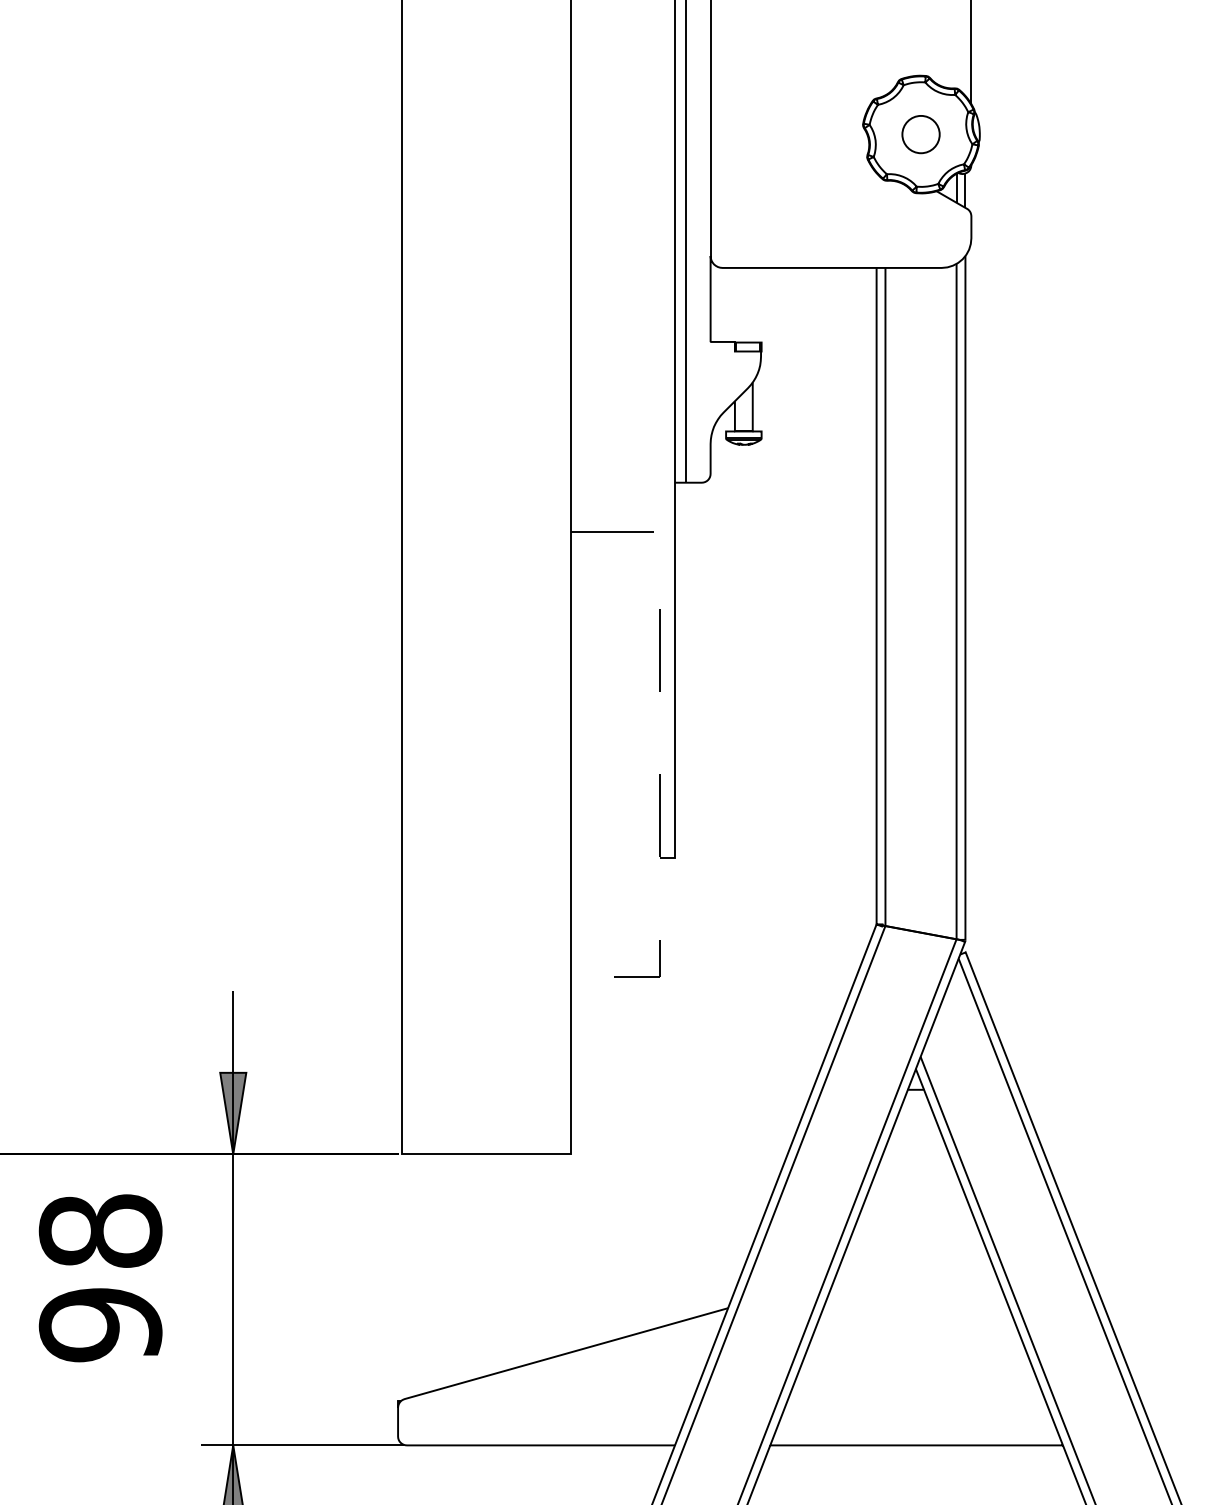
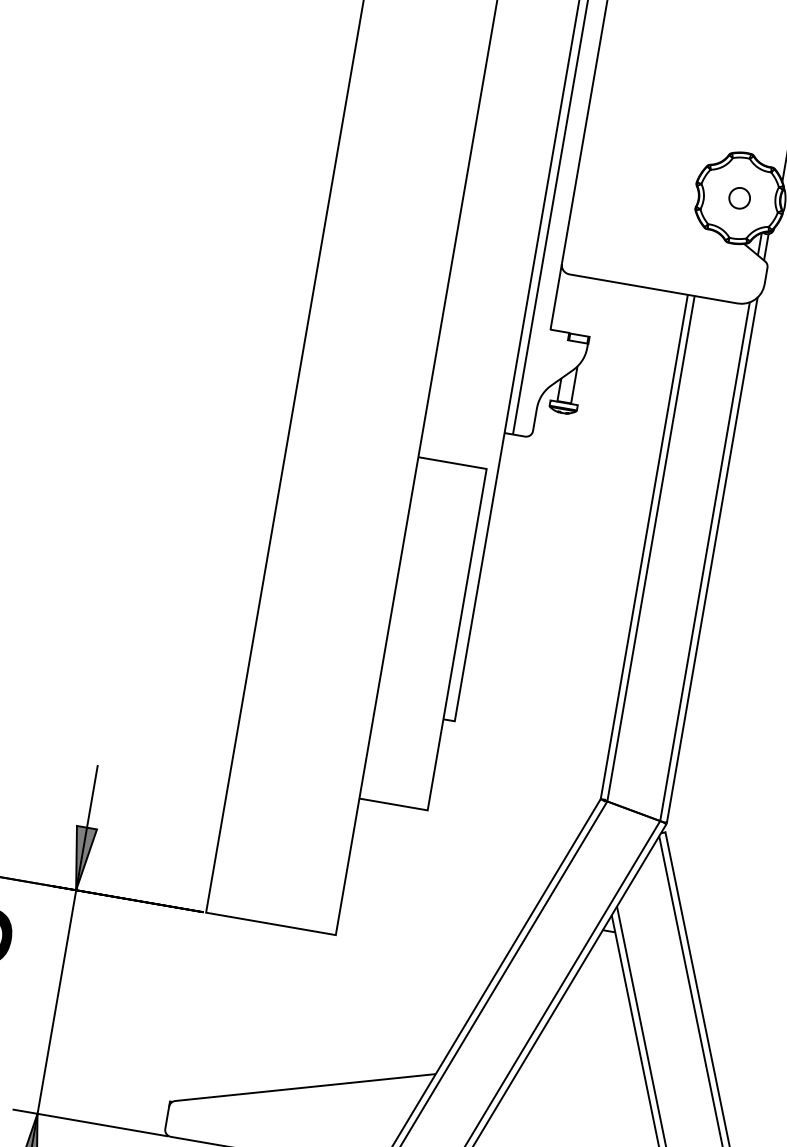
circle: (920, 134) -> (739, 198), size x0.71
line: (660, 754) -> (457, 639), dashed -> solid

